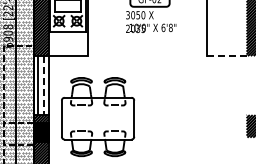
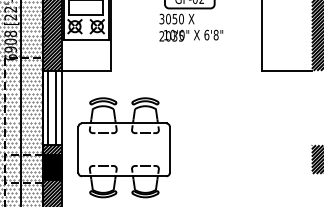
line: (226, 56) -> (286, 71), dashed -> solid
line: (44, 86) -> (56, 109), dashed -> solid

